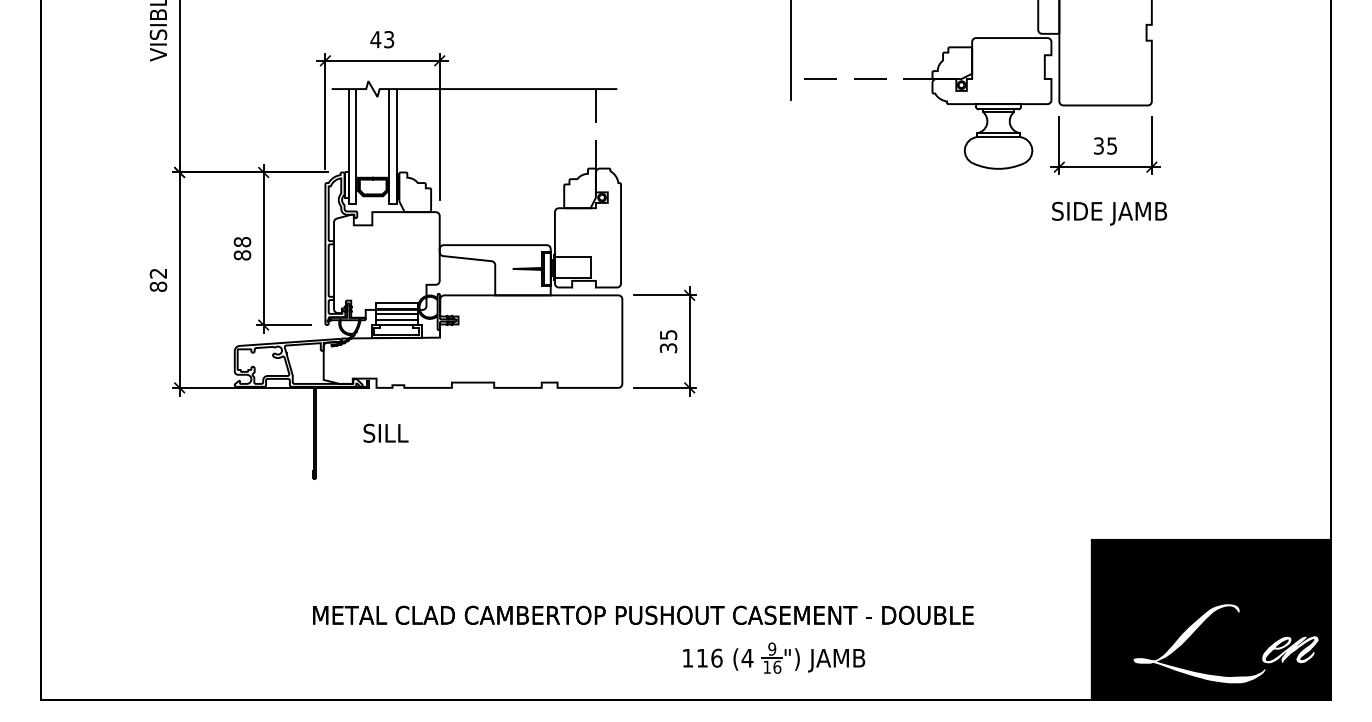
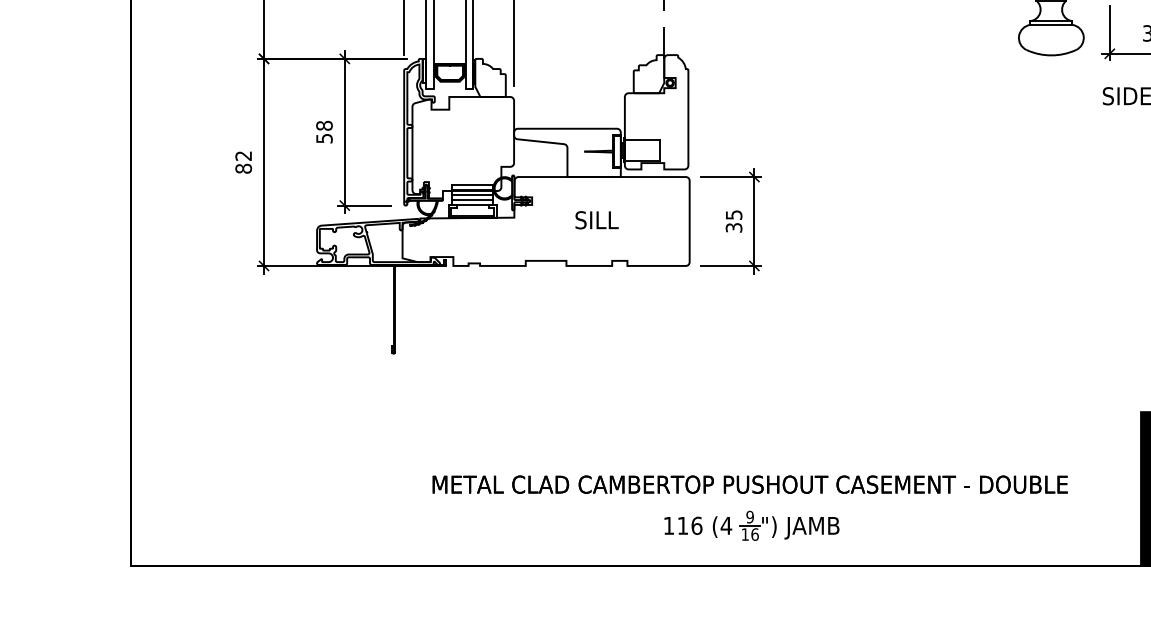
text: (242, 255) -> (324, 138), 88 -> 58
text: (385, 432) -> (596, 219), moved
text: (643, 614) -> (750, 483), moved
part: (774, 657) -> (752, 525), moved

